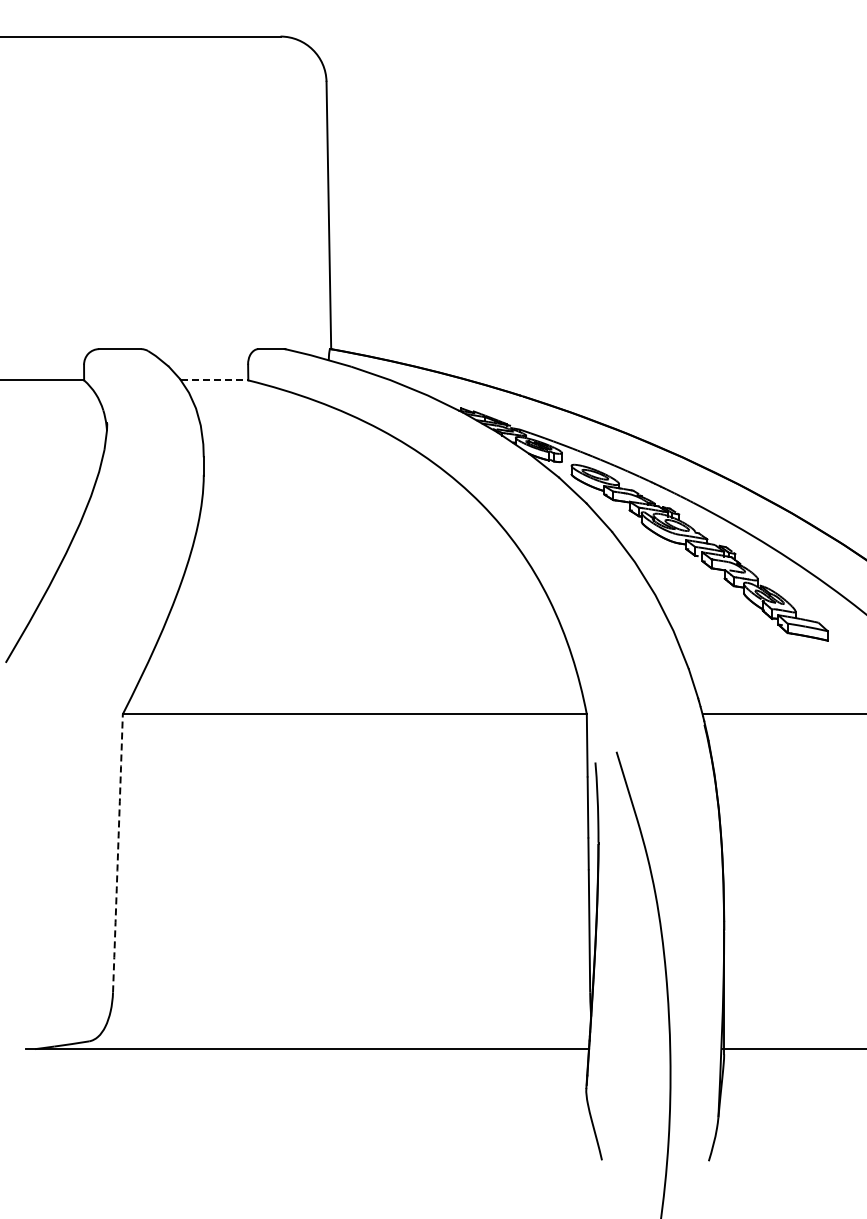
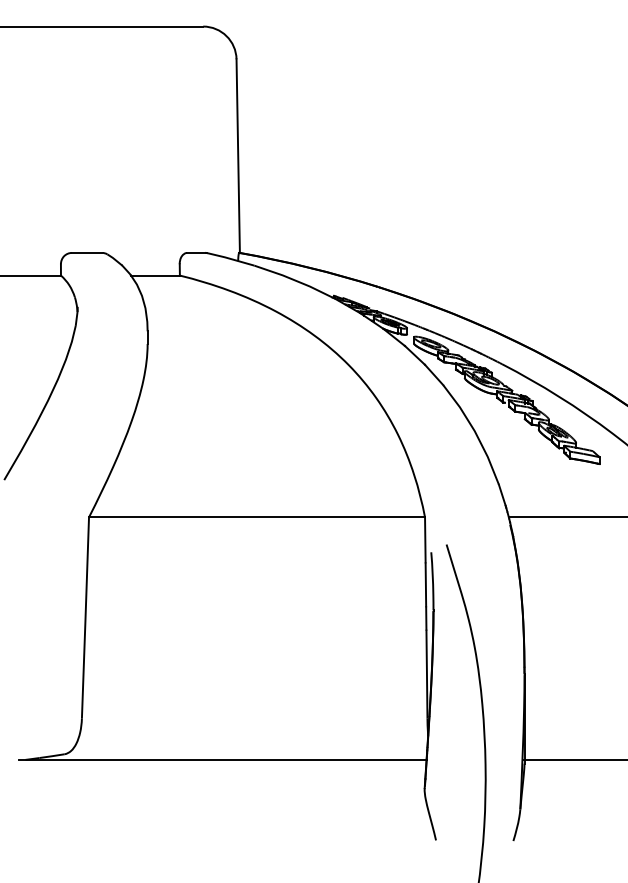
line: (214, 380) -> (155, 275), dashed -> solid
arc: (118, 853) -> (85, 618), dashed -> solid

